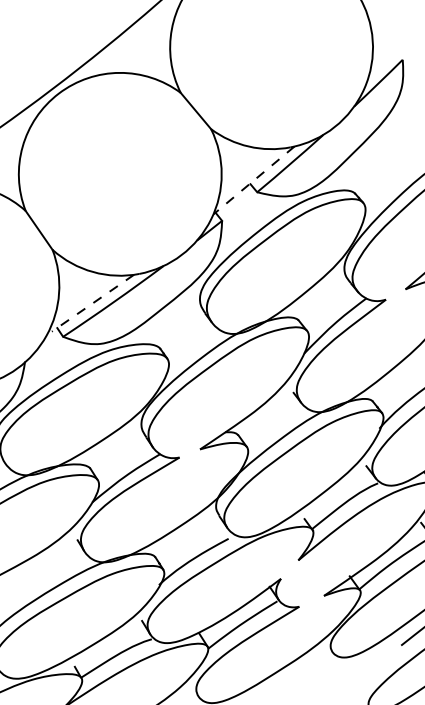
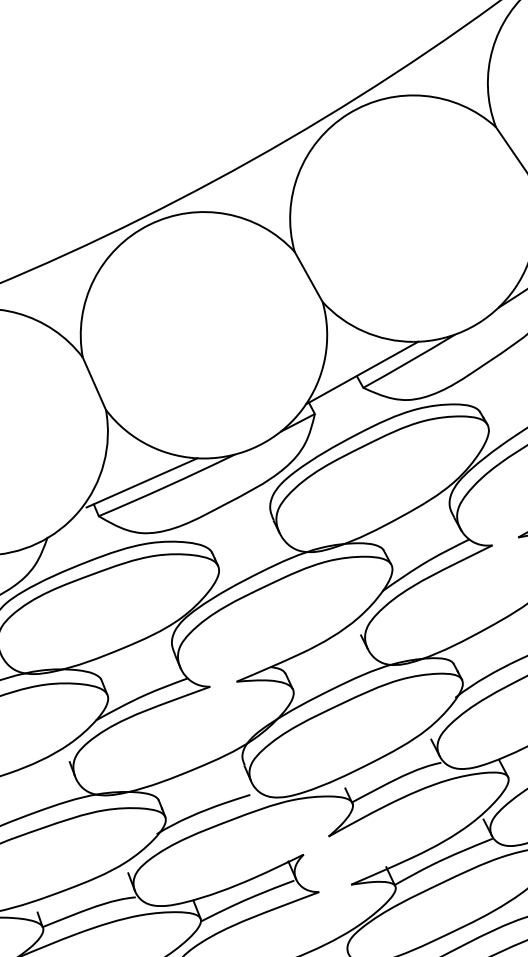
line: (253, 180) -> (361, 373), dashed -> solid
line: (93, 302) -> (142, 482), dashed -> solid

